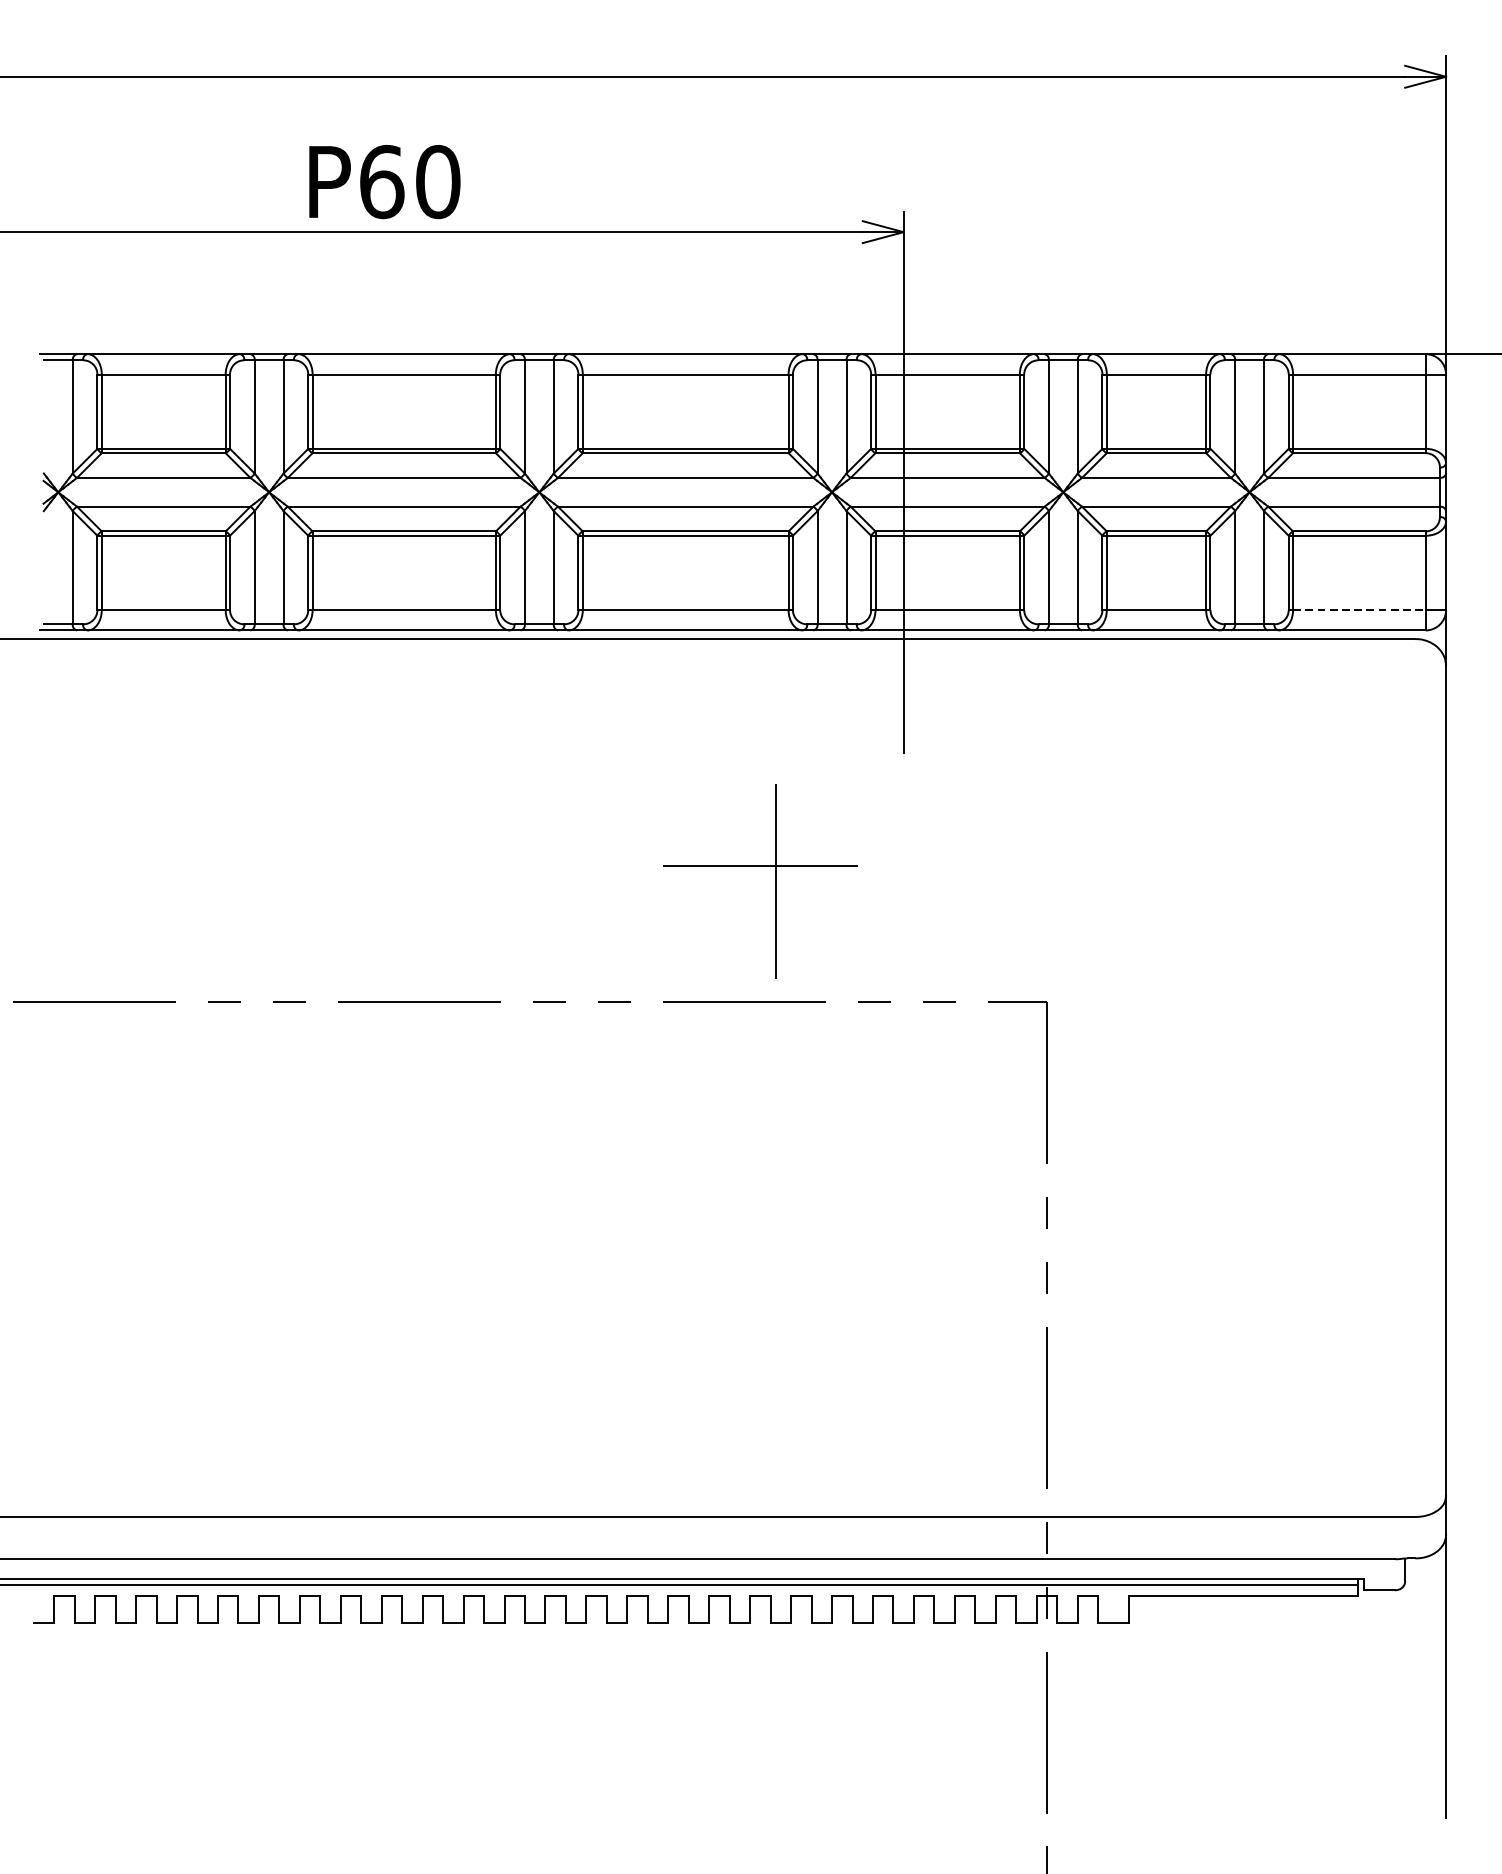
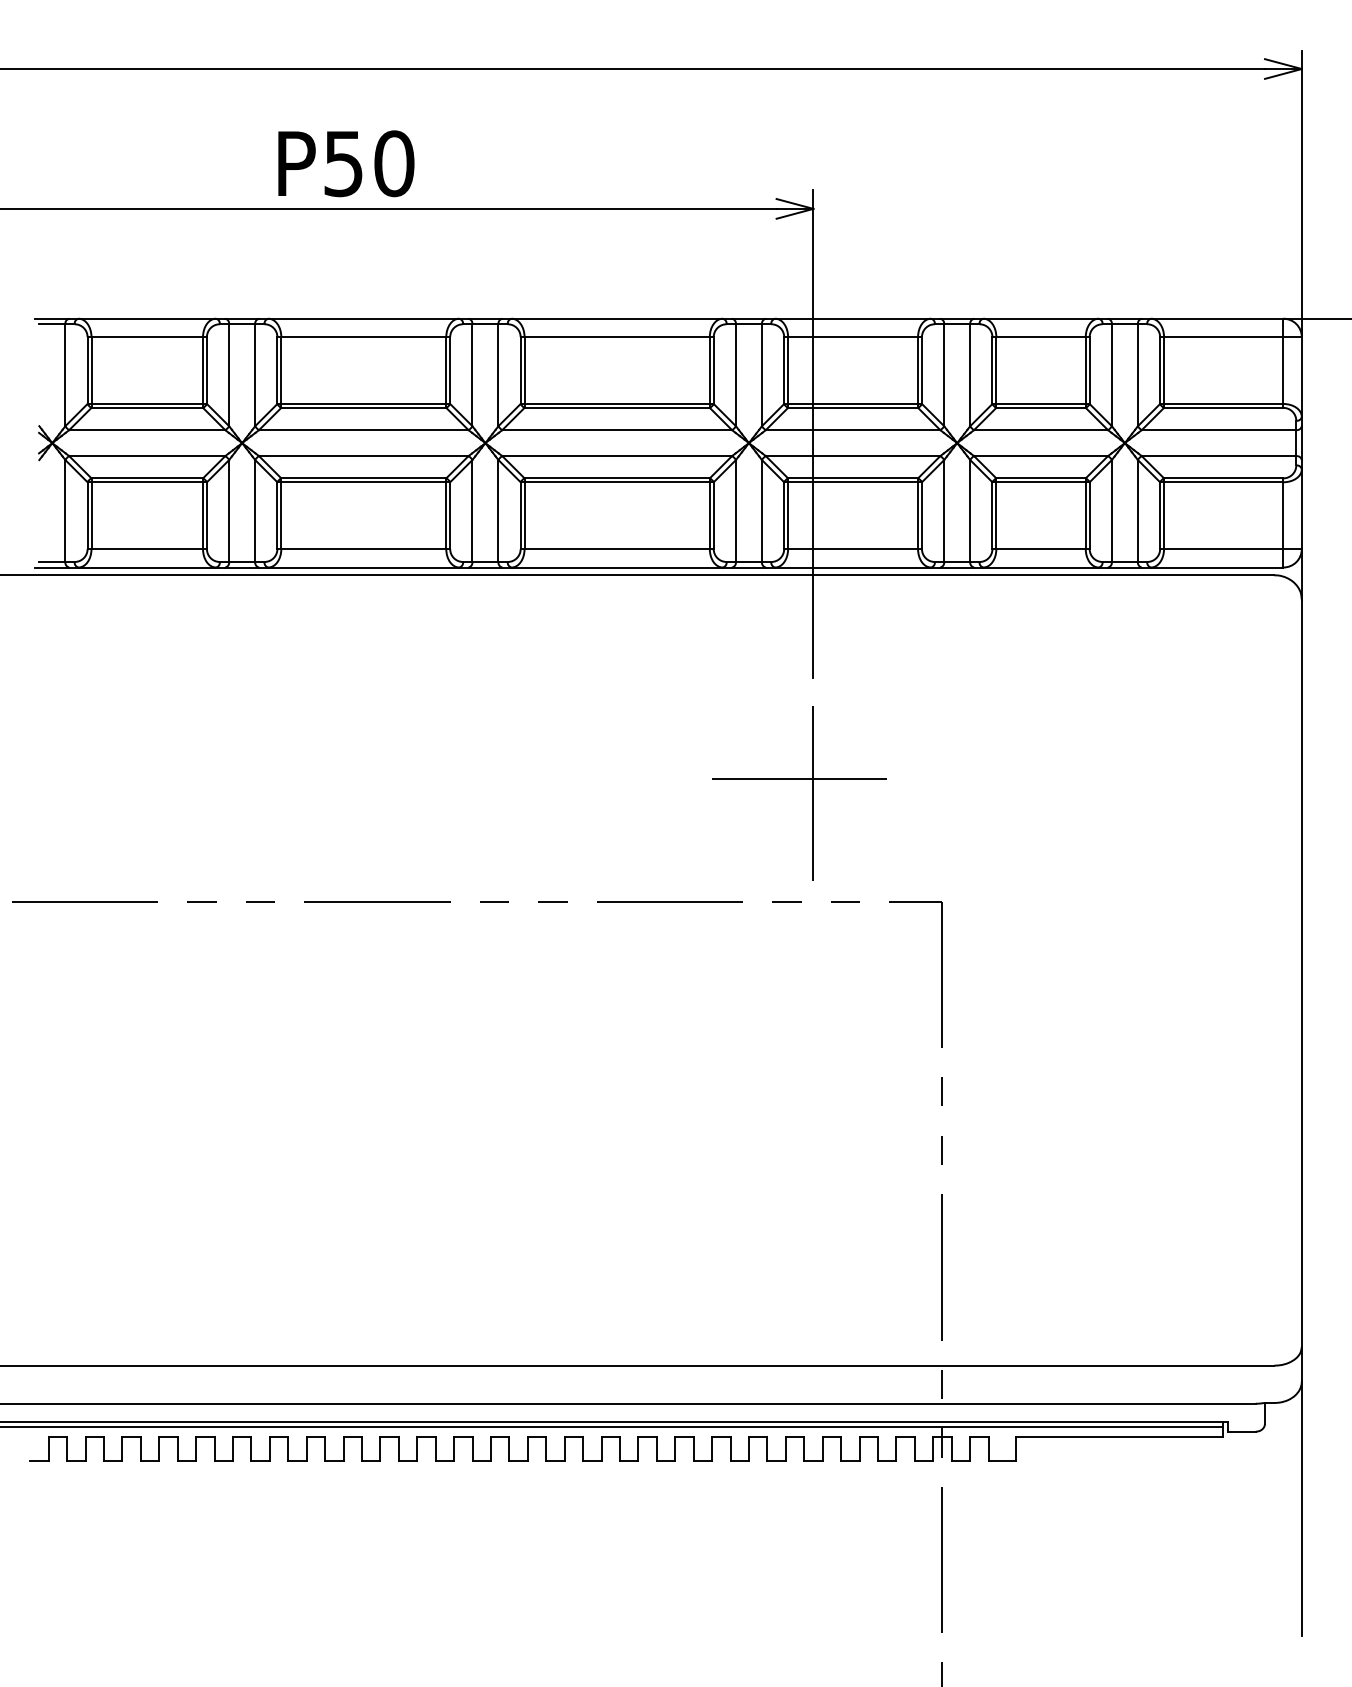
text: (382, 181) -> (344, 163), P60 -> P50
line: (1359, 610) -> (1223, 549), dashed -> solid
part: (774, 881) -> (812, 793), moved

